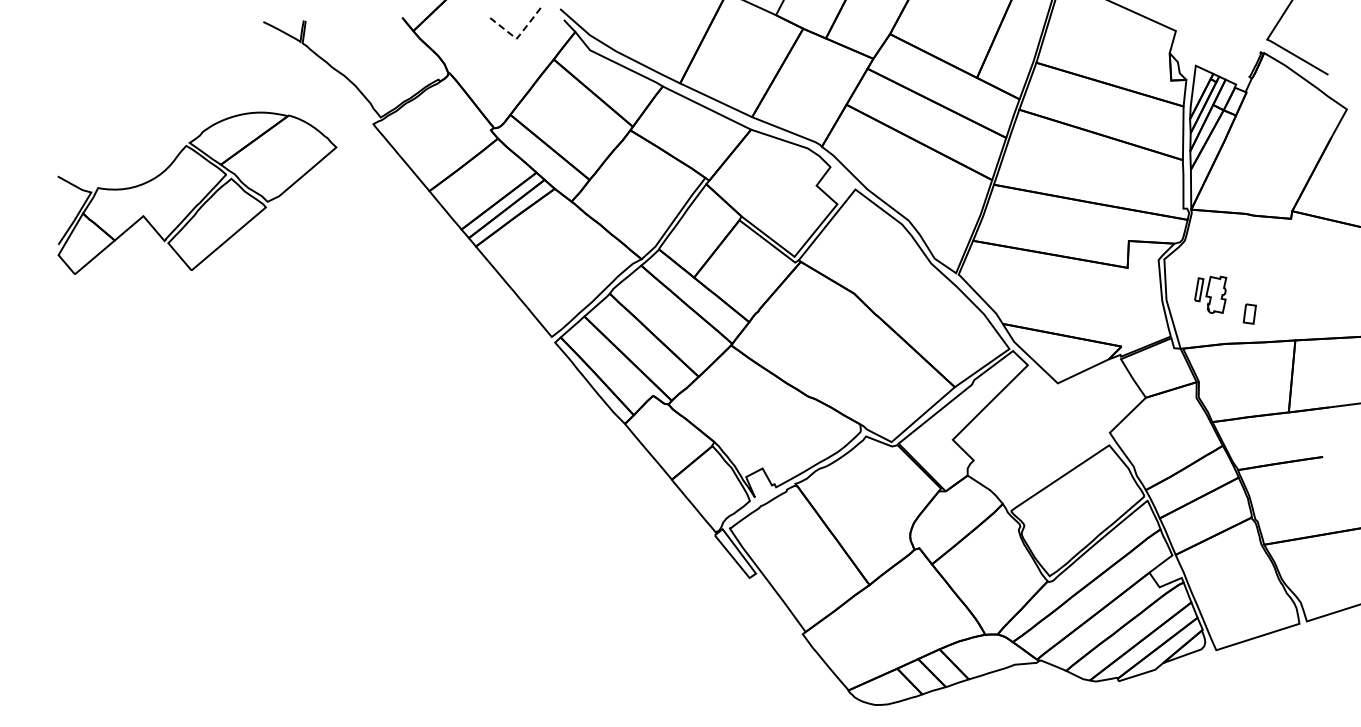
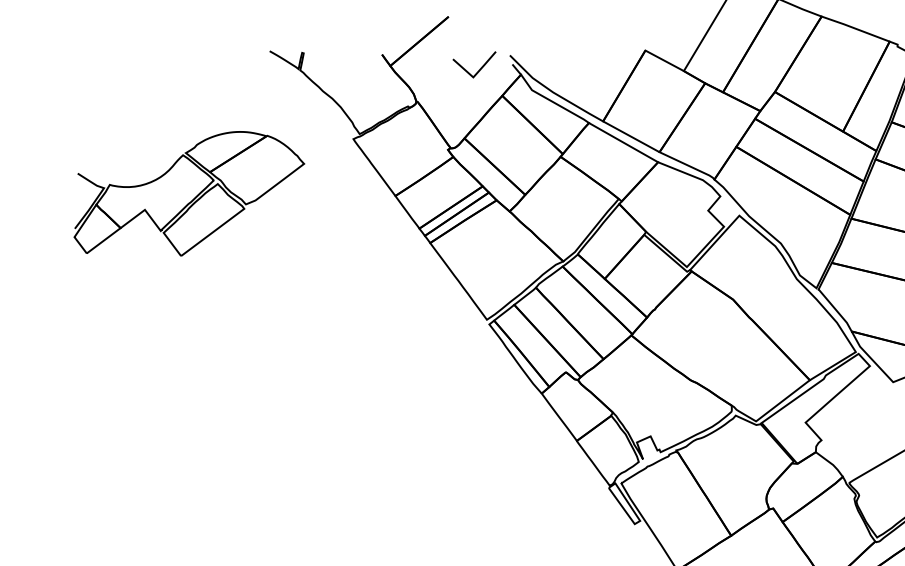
line: (519, 35) -> (475, 74), dashed -> solid
part: (197, 192) -> (189, 193), moved

